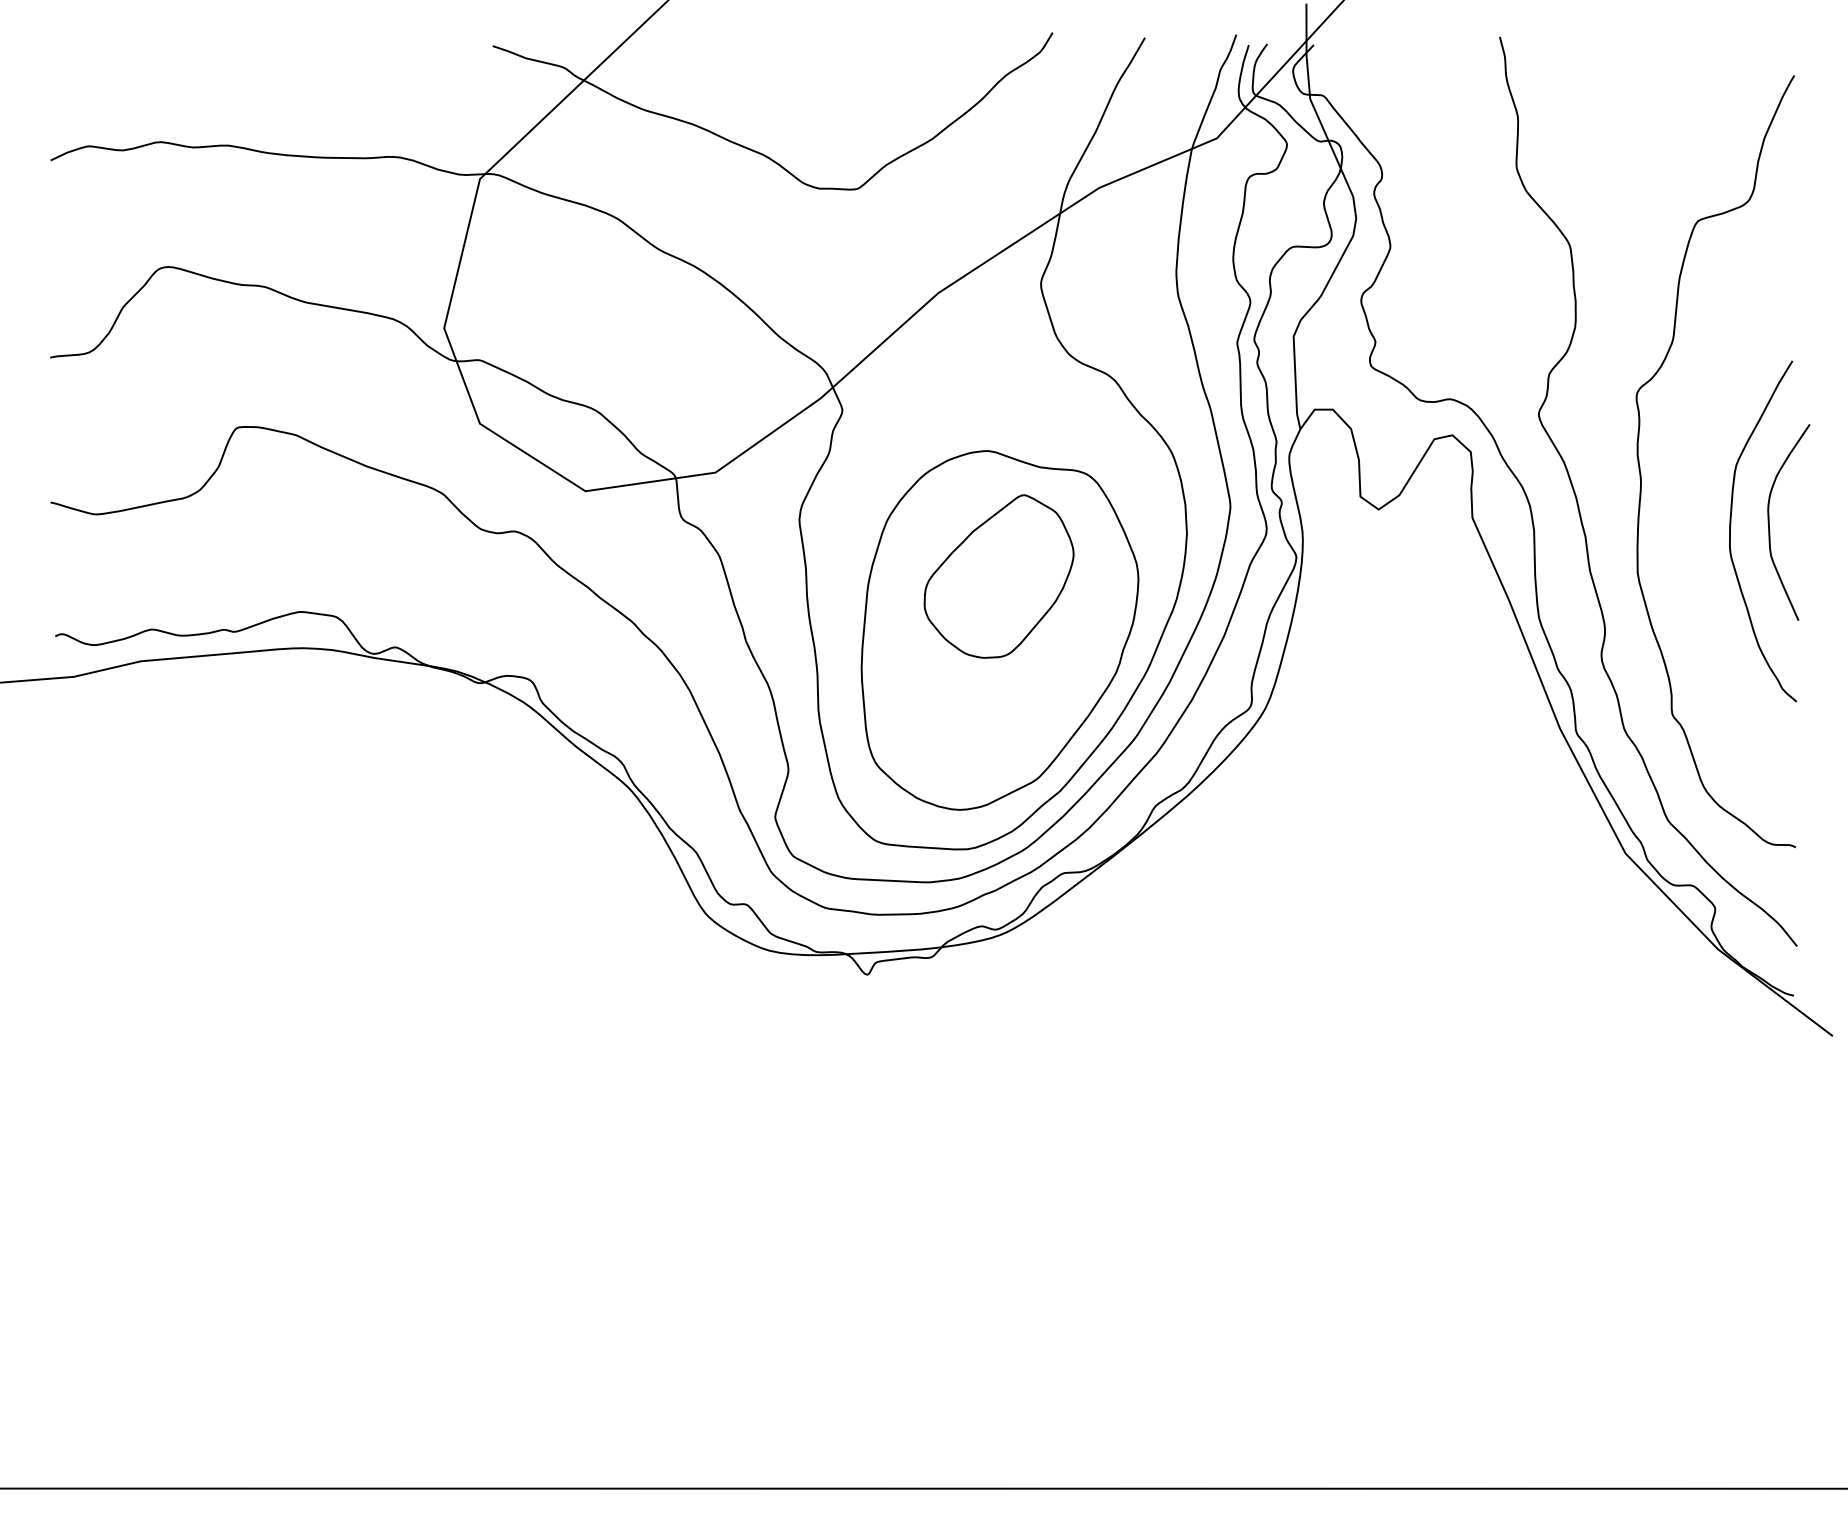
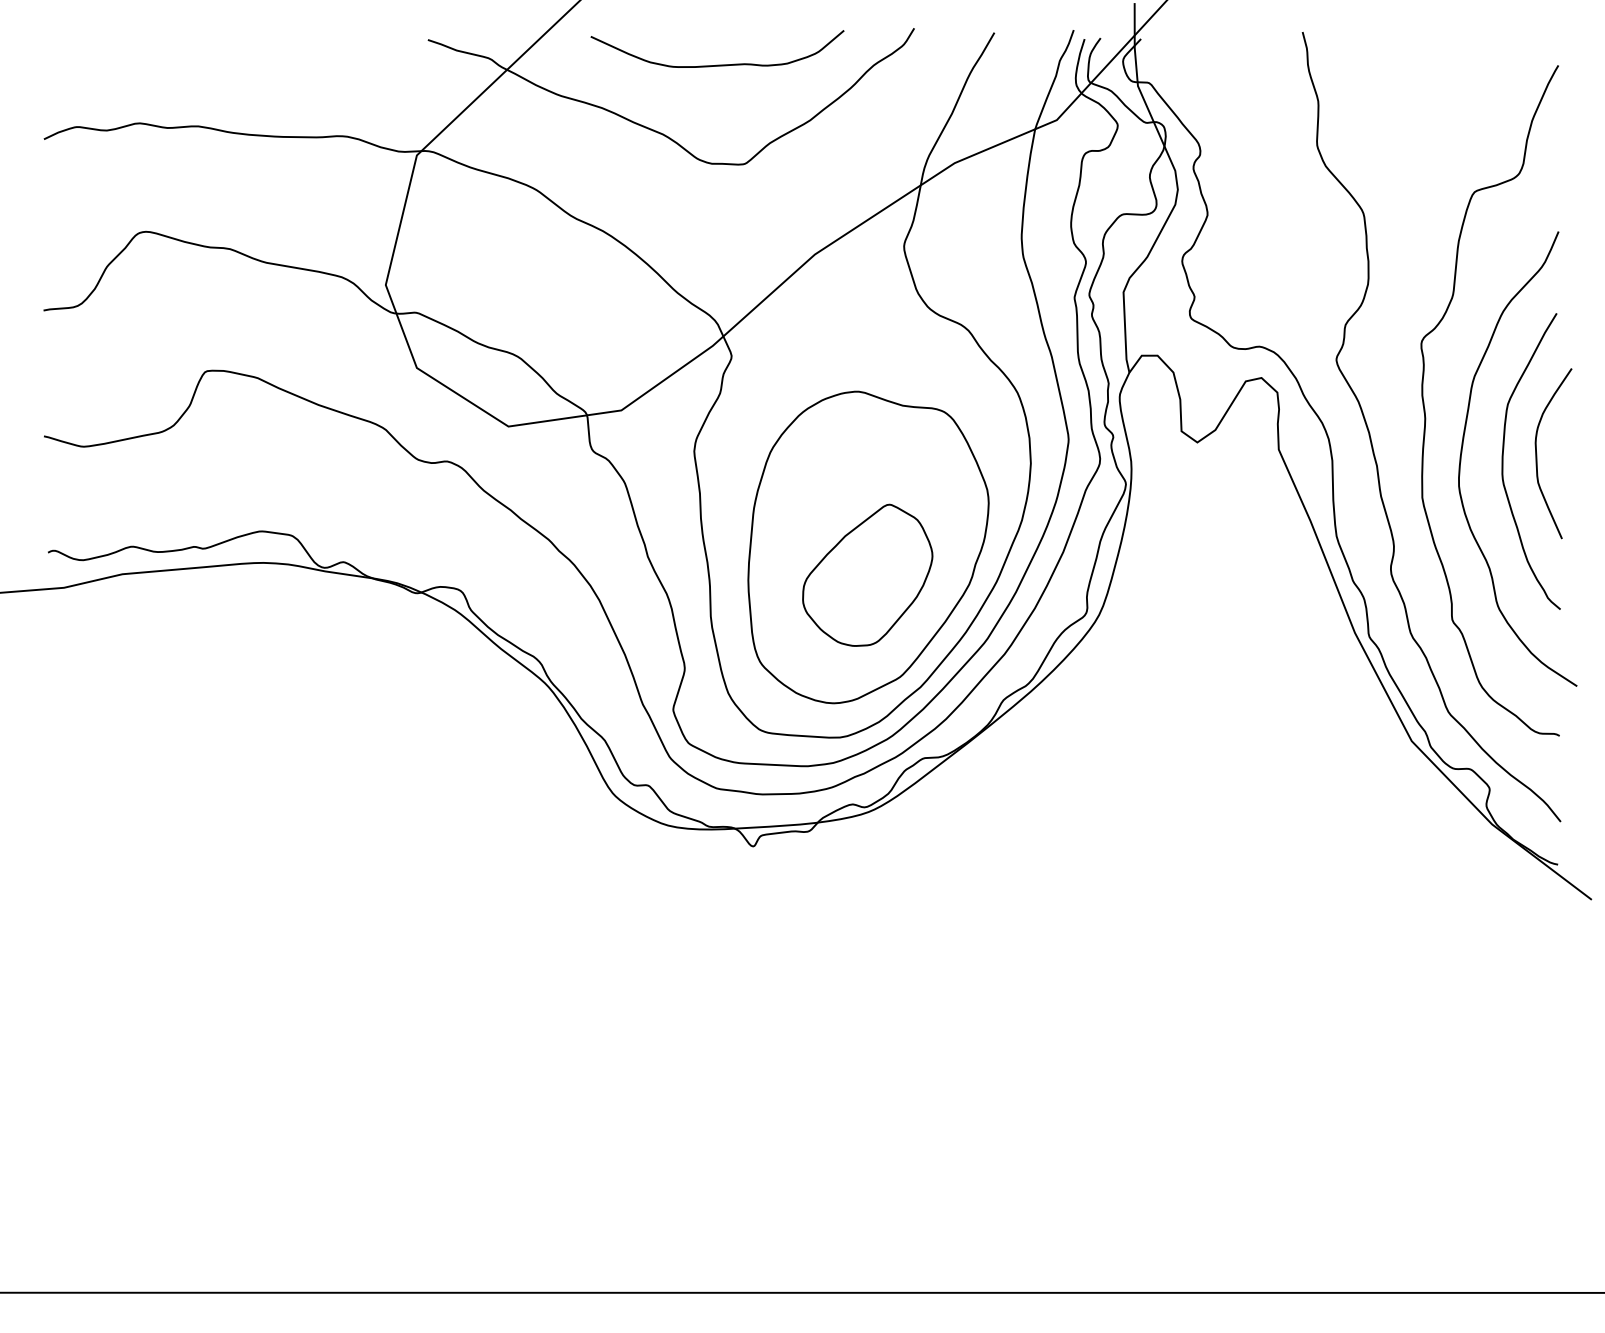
curve: (826, 74) -> (717, 64), added
curve: (1684, 516) -> (1462, 448), added
part: (998, 576) -> (867, 575), moved

